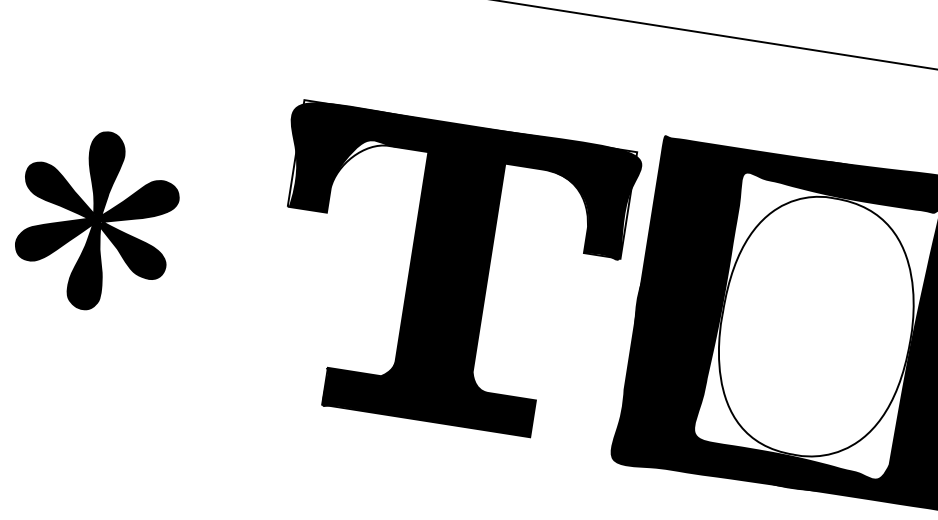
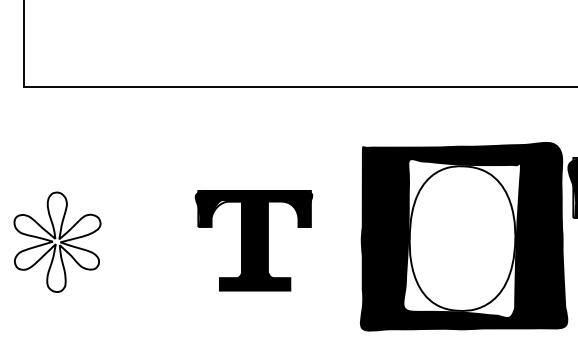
fill: (96, 221) -> (57, 242), removed
part: (445, 272) -> (253, 240), size x0.6

